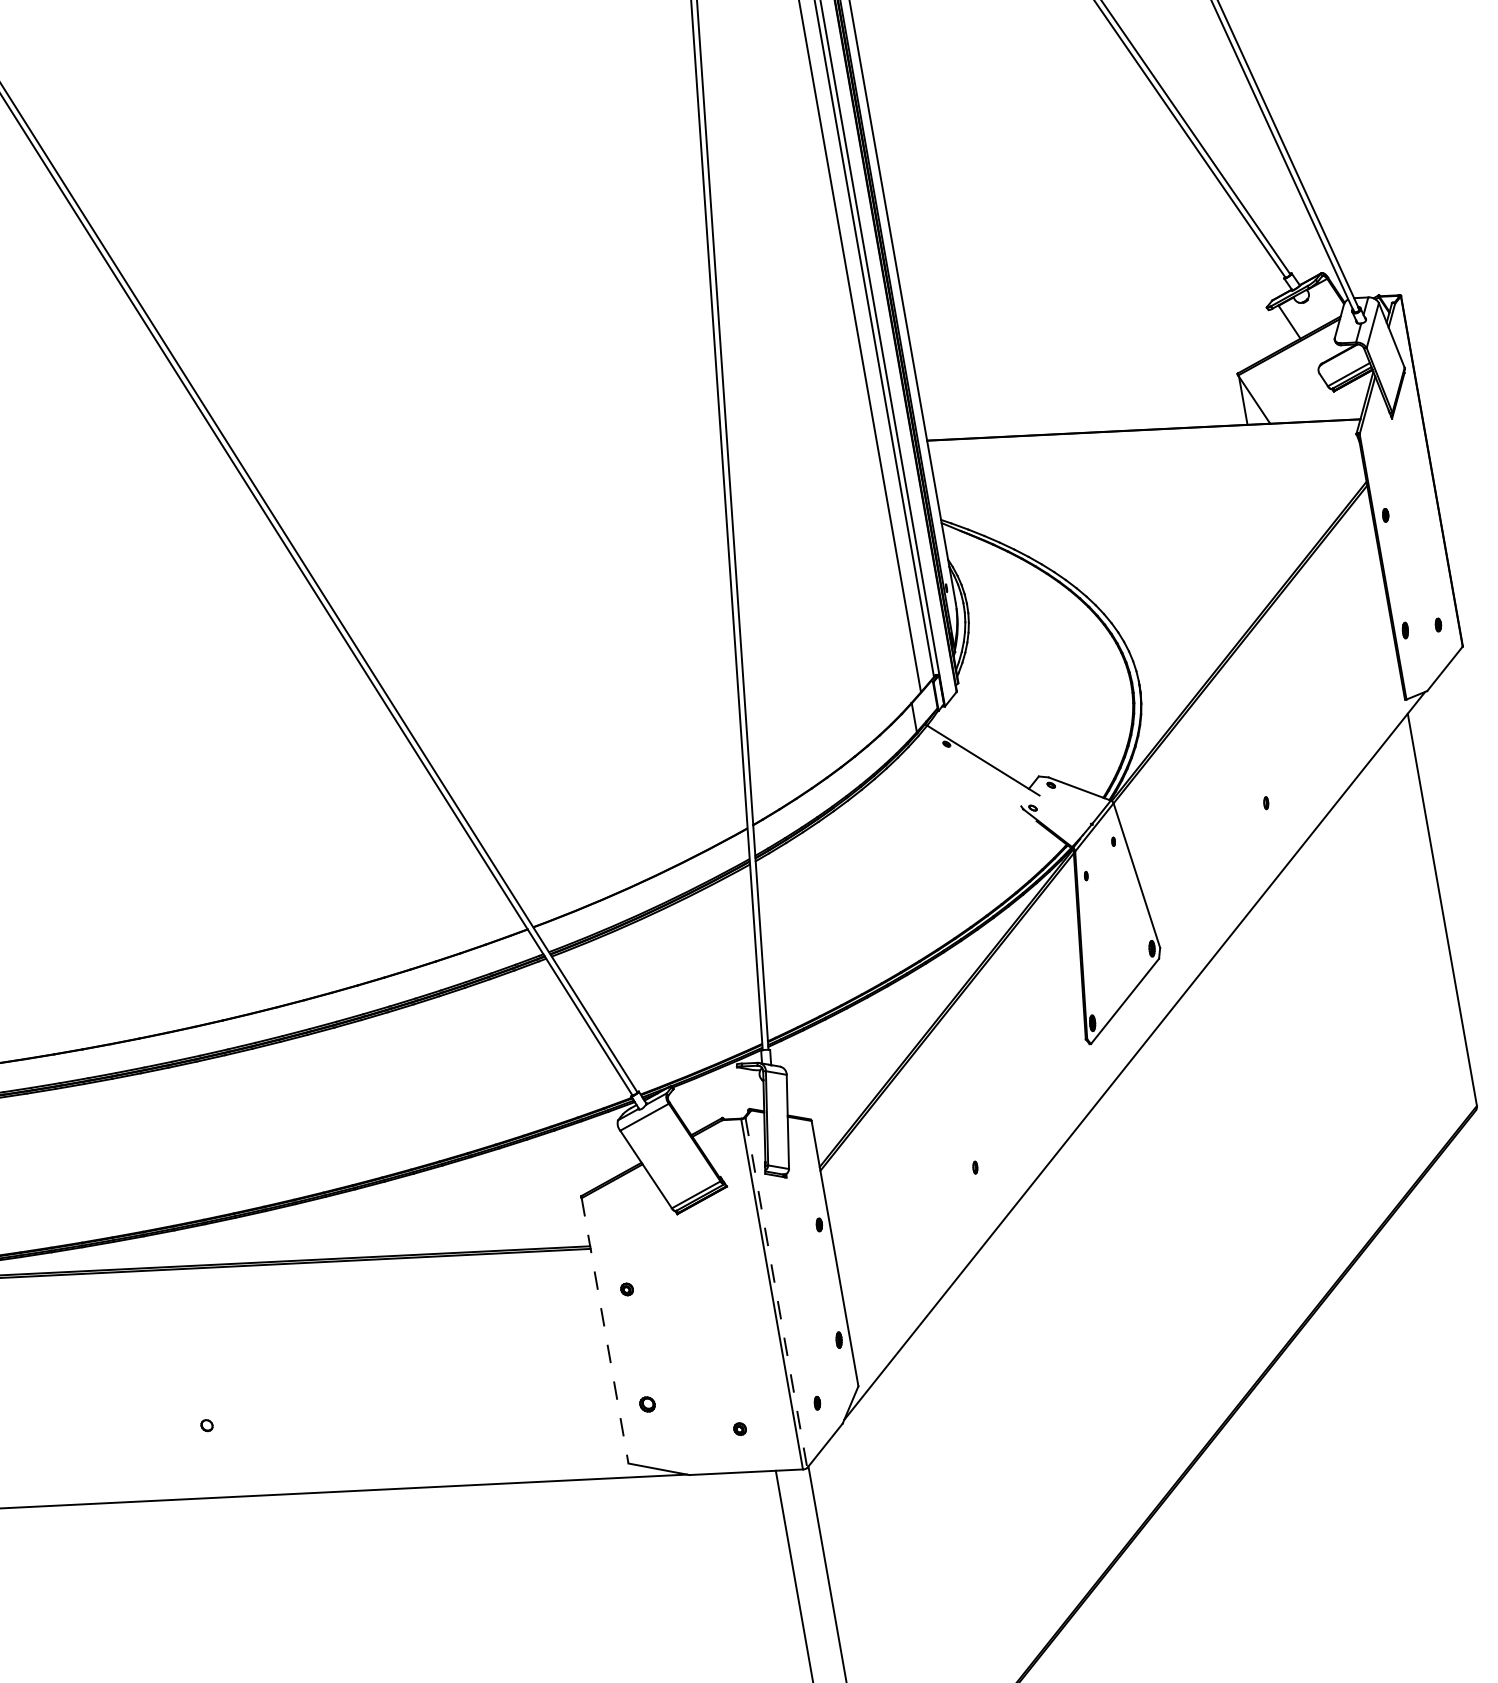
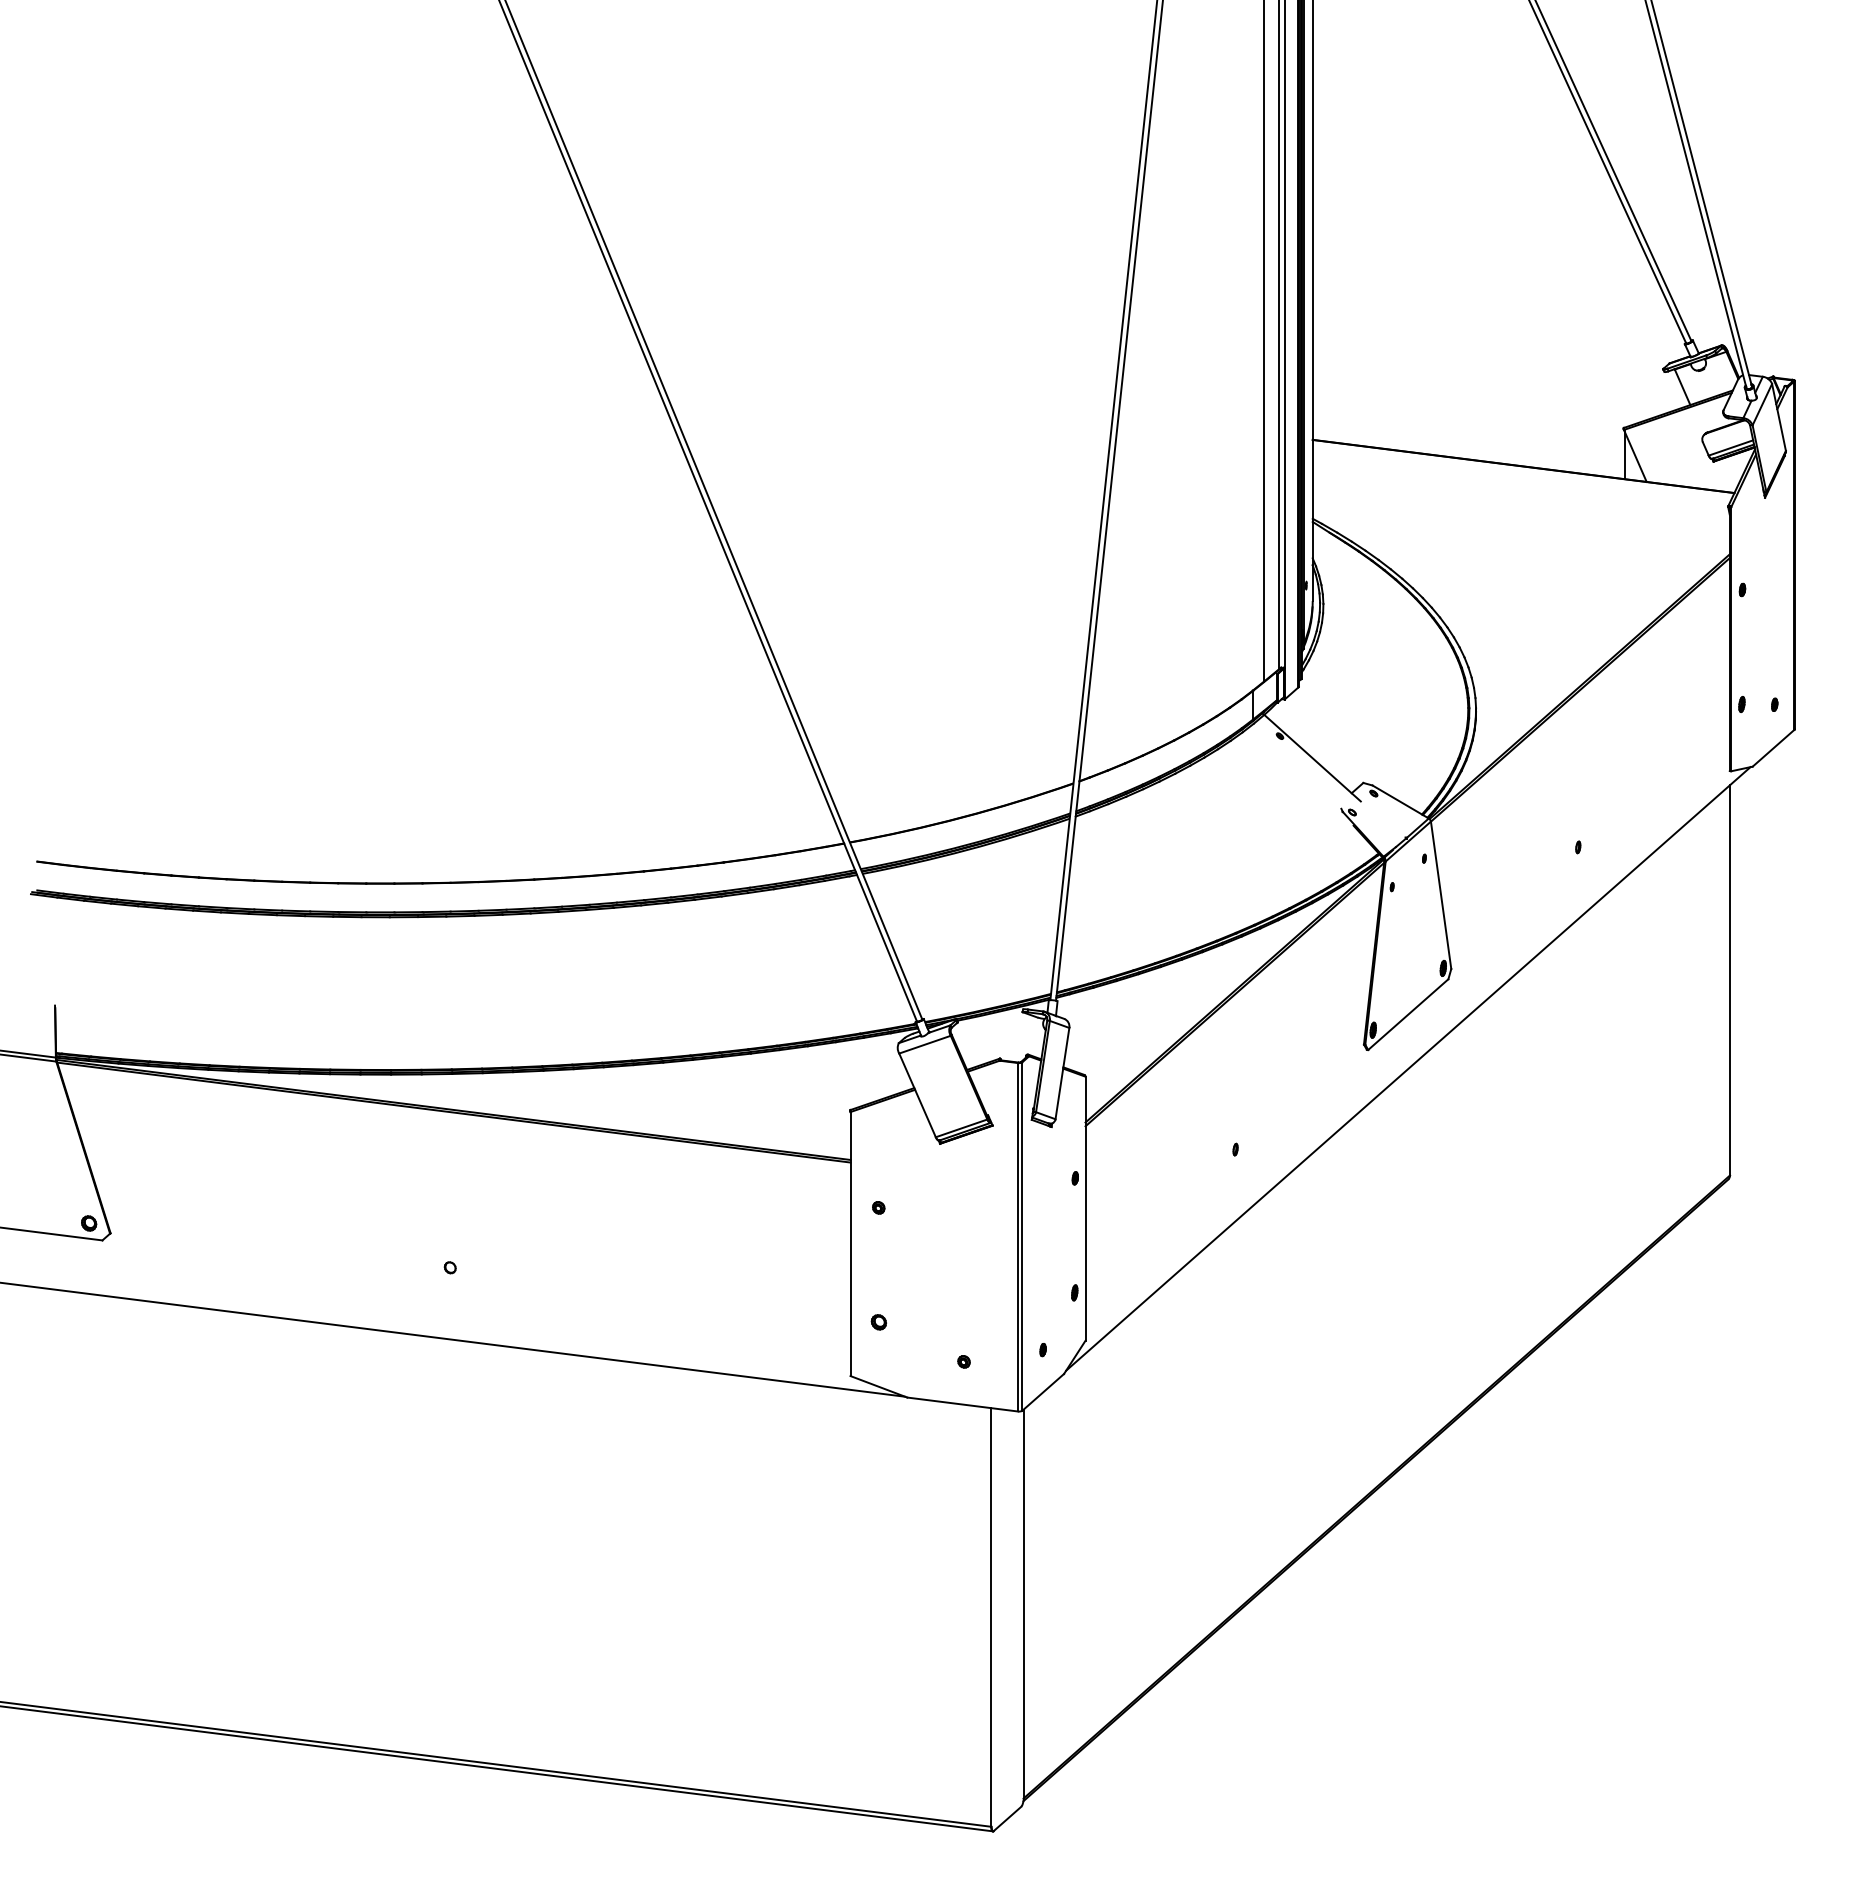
line: (776, 1293) -> (1022, 1237), dashed -> solid
line: (605, 1331) -> (850, 1244), dashed -> solid

